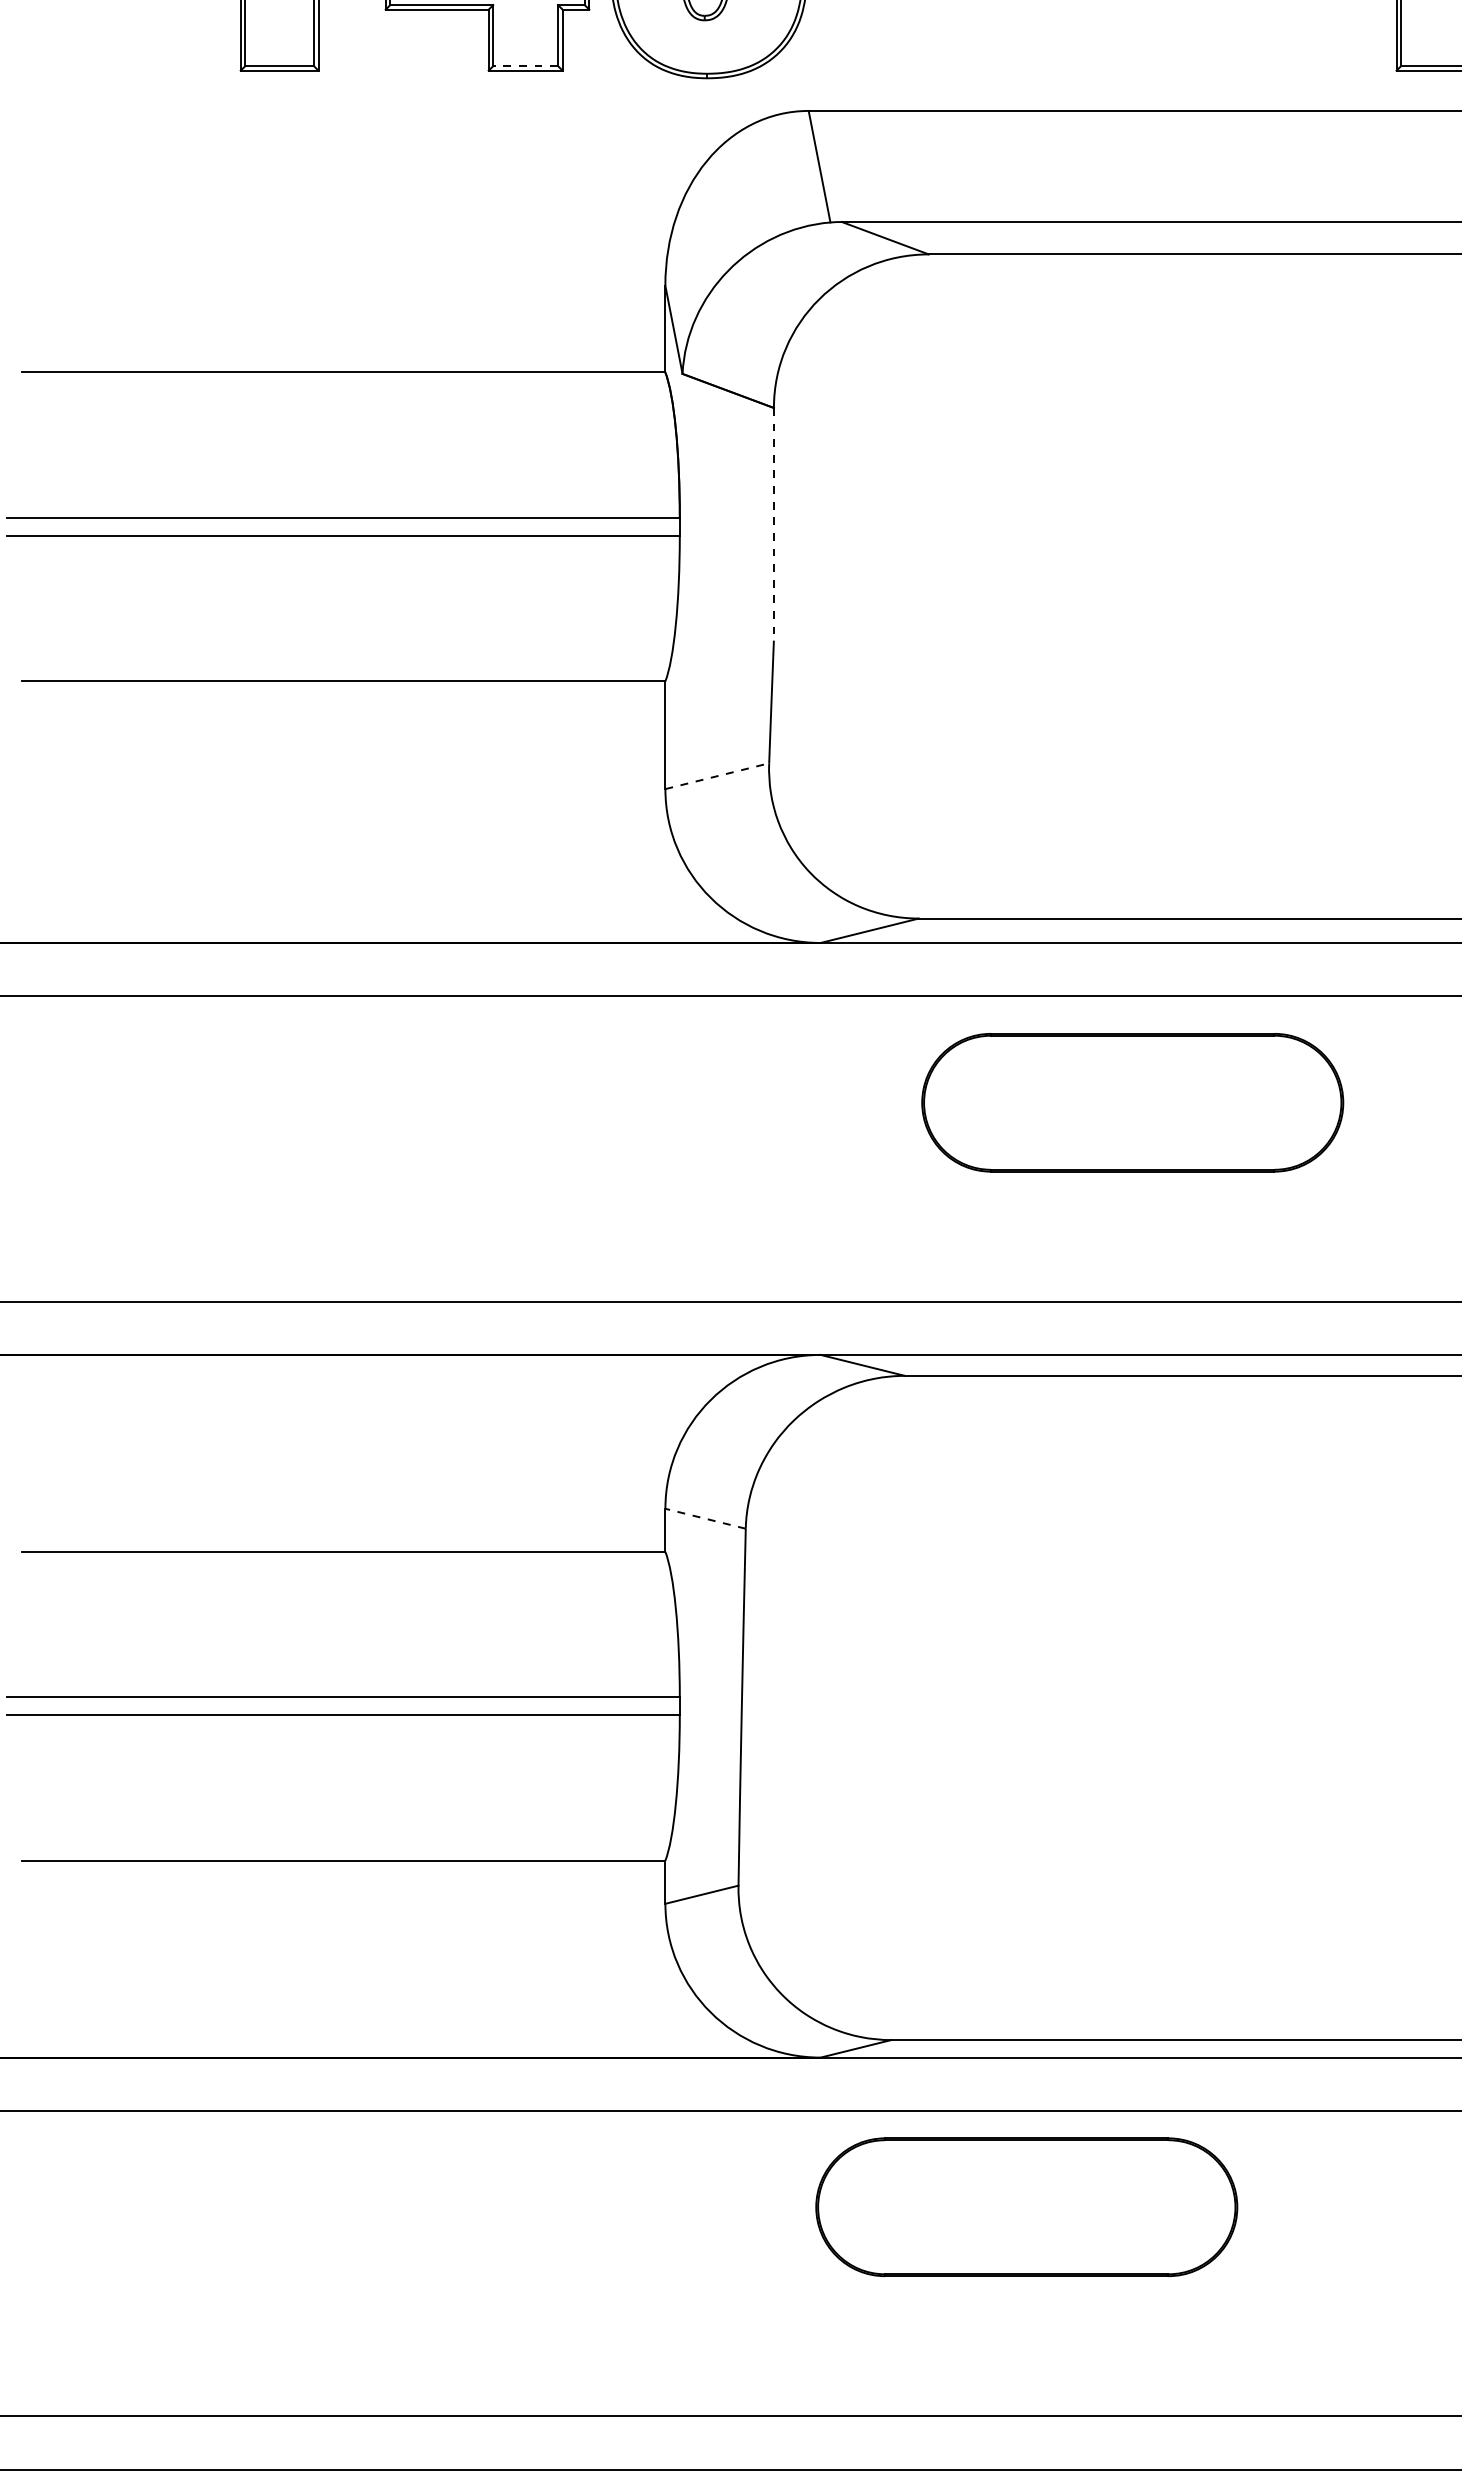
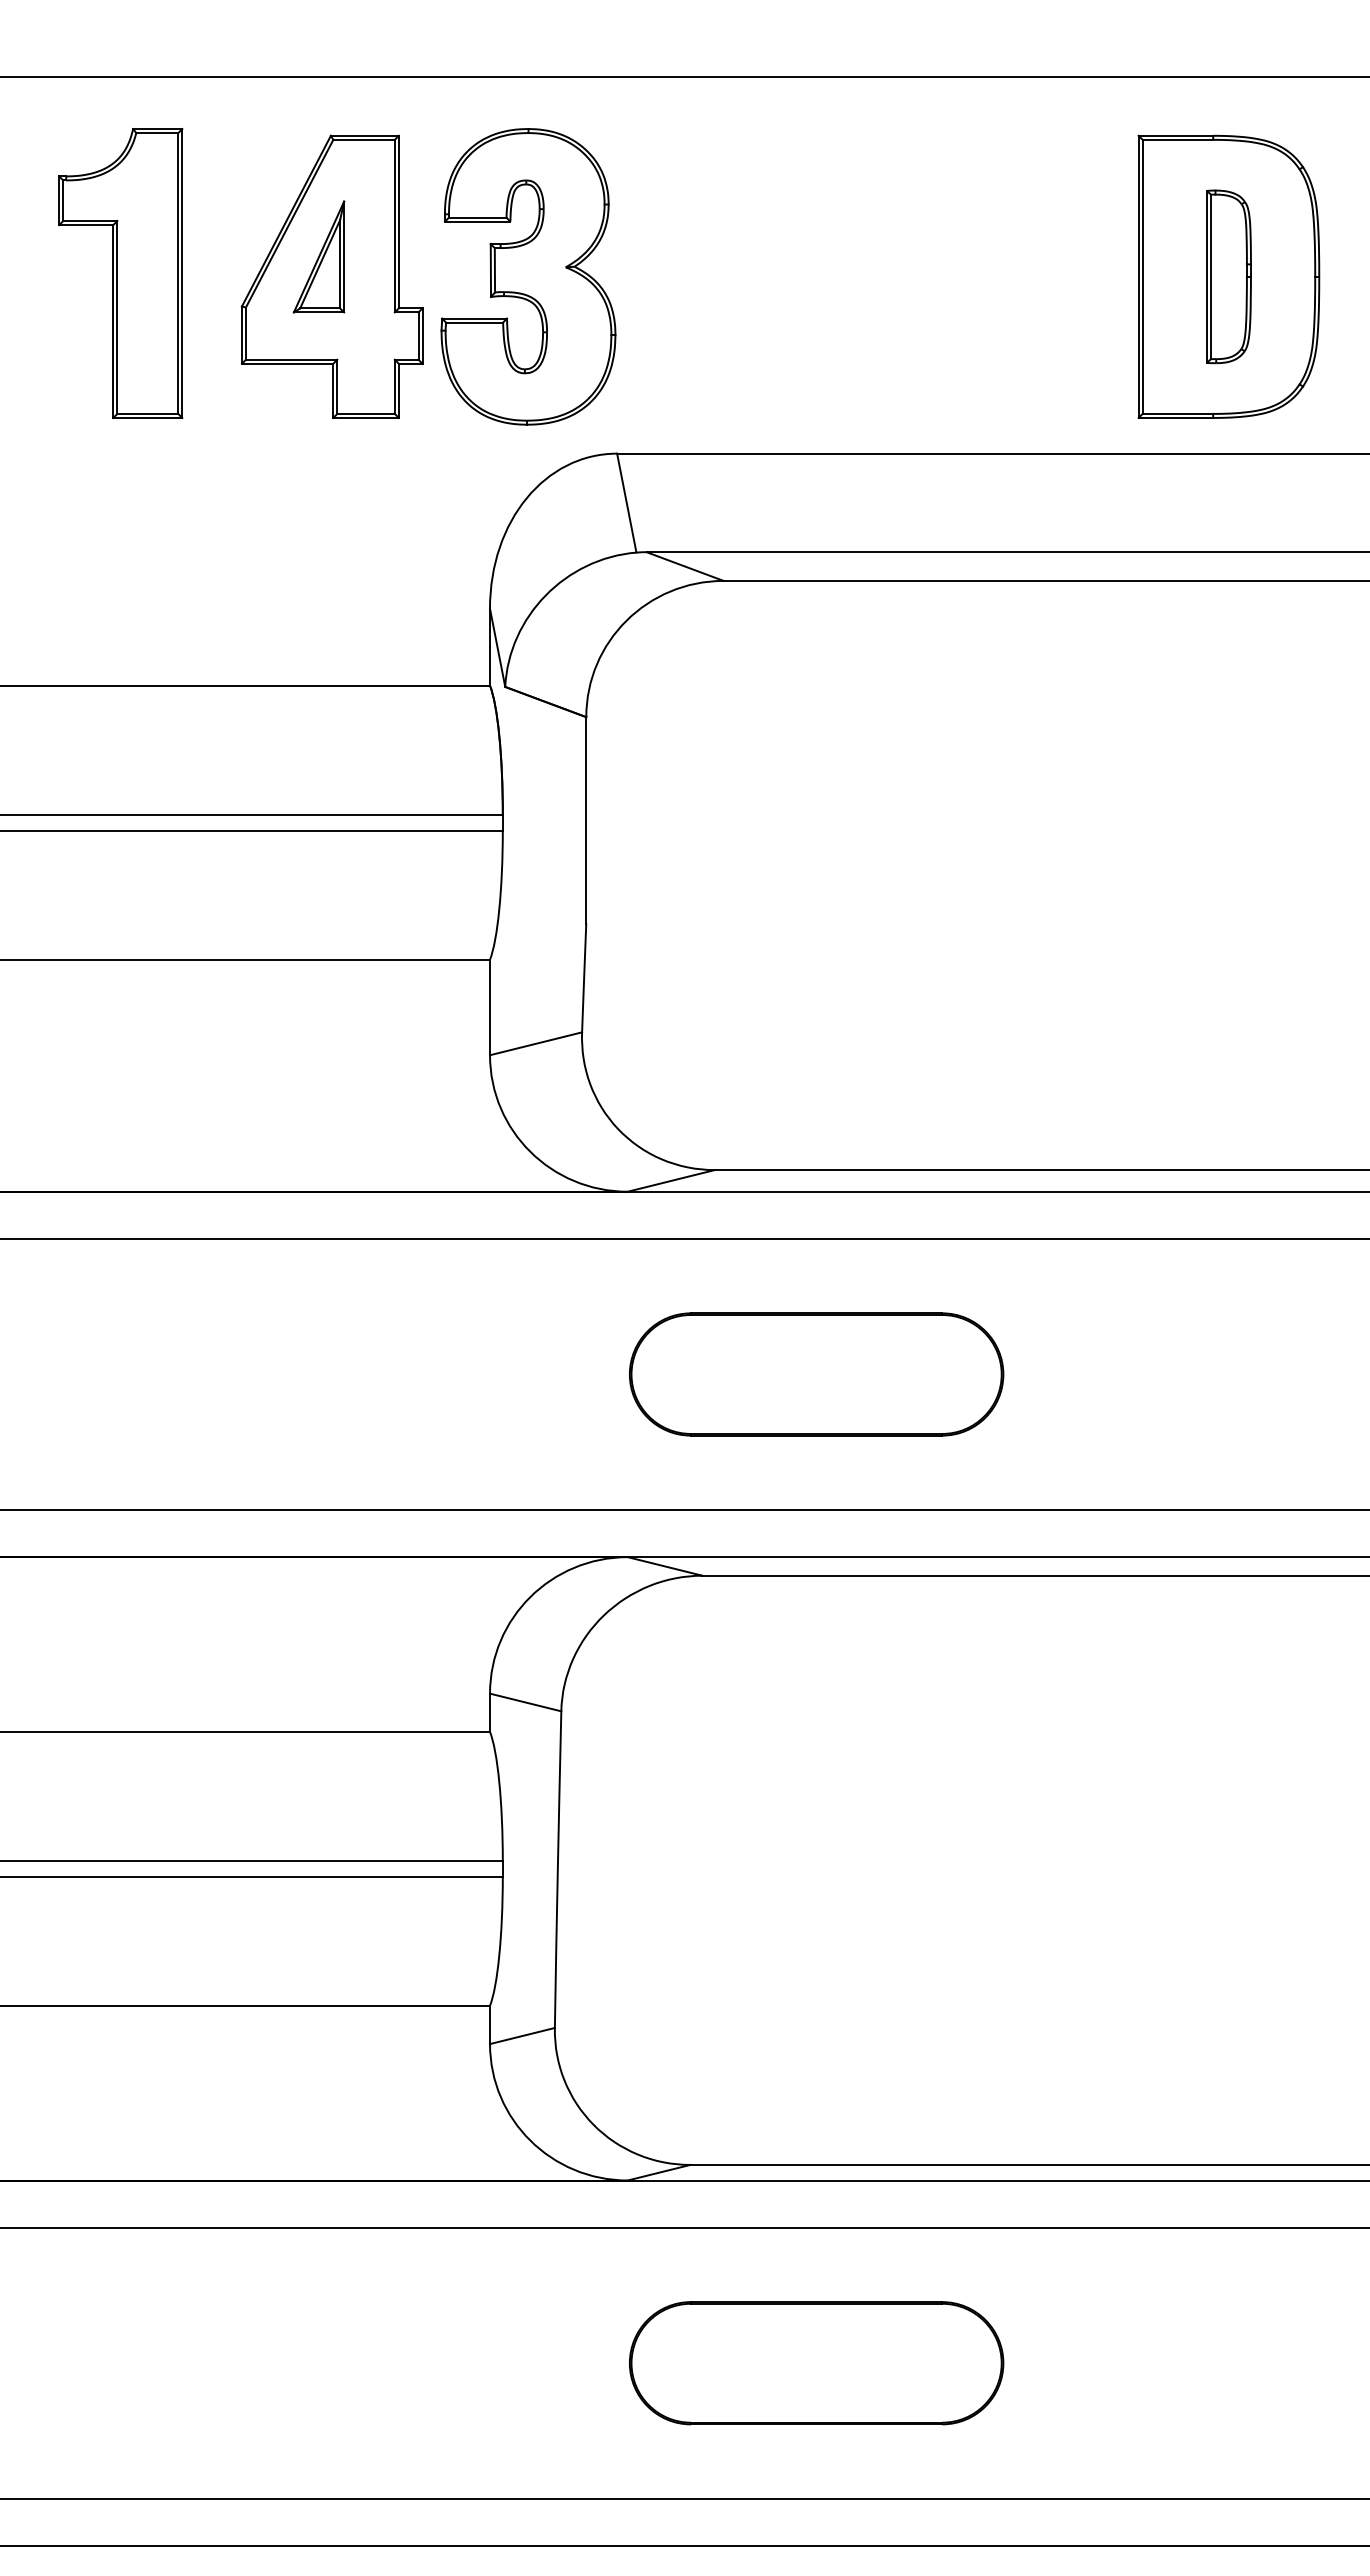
line: (526, 65) -> (366, 413), dashed -> solid
line: (774, 524) -> (586, 820), dashed -> solid
line: (717, 775) -> (536, 1043), dashed -> solid
part: (1132, 1102) -> (816, 1374), moved
line: (705, 1518) -> (525, 1702), dashed -> solid
part: (1026, 2207) -> (816, 2363), moved

